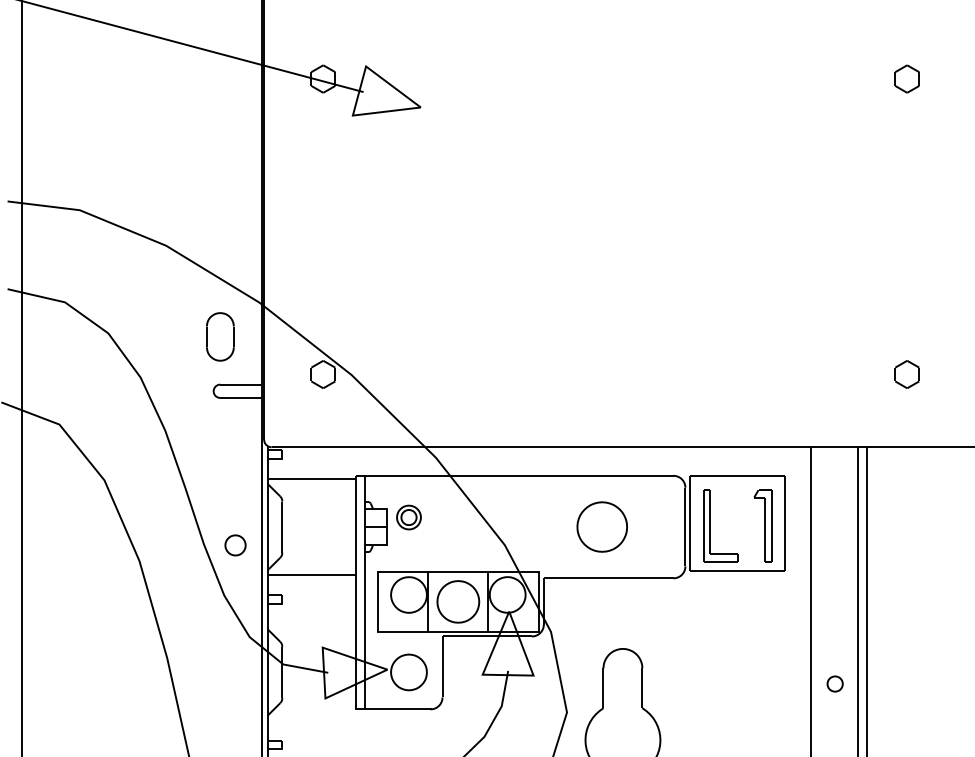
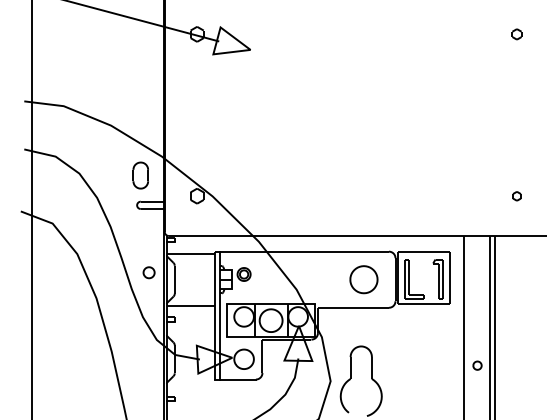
part: (906, 79) -> (516, 34), size x0.7
part: (906, 375) -> (516, 196), size x0.6
part: (601, 526) -> (363, 279), moved
part: (234, 544) -> (148, 272), moved

